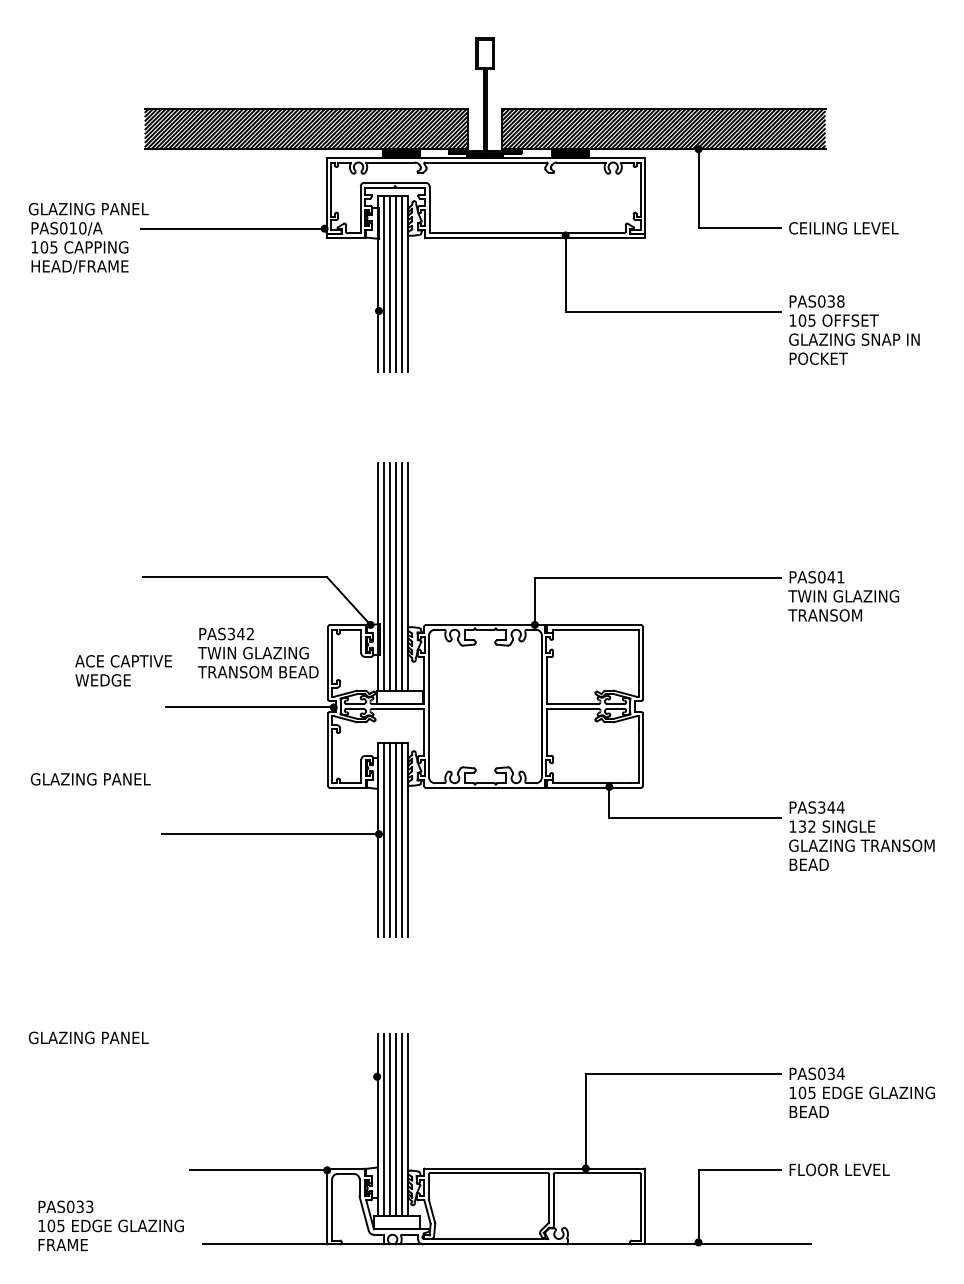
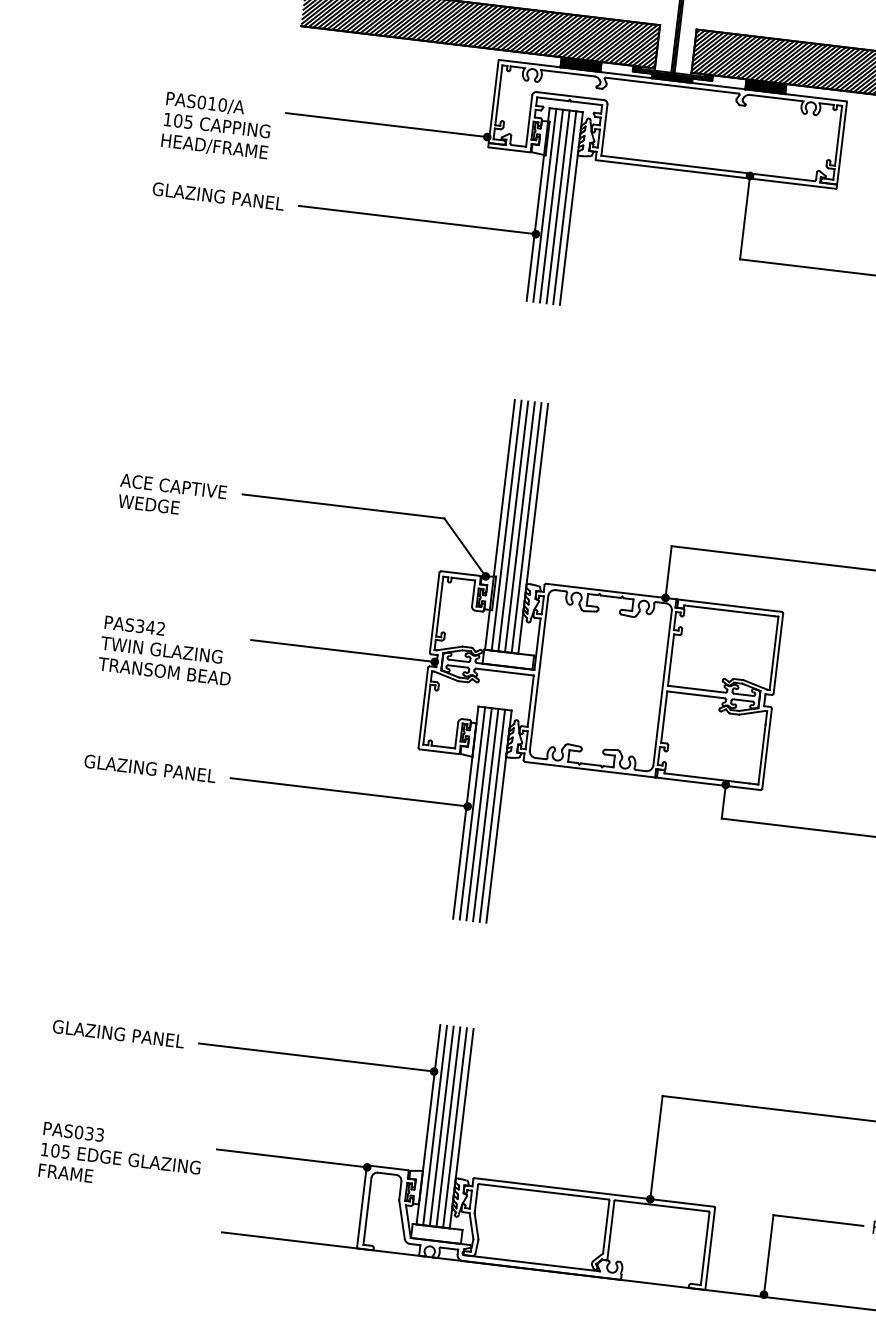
text: (88, 208) -> (218, 195), moved
line: (270, 311) -> (417, 220), added
text: (257, 652) -> (166, 649), moved
text: (123, 670) -> (172, 496), moved
text: (90, 779) -> (149, 768), moved
text: (88, 1037) -> (118, 1033), moved
line: (269, 1076) -> (316, 1057), added
text: (110, 1225) -> (120, 1158), moved

